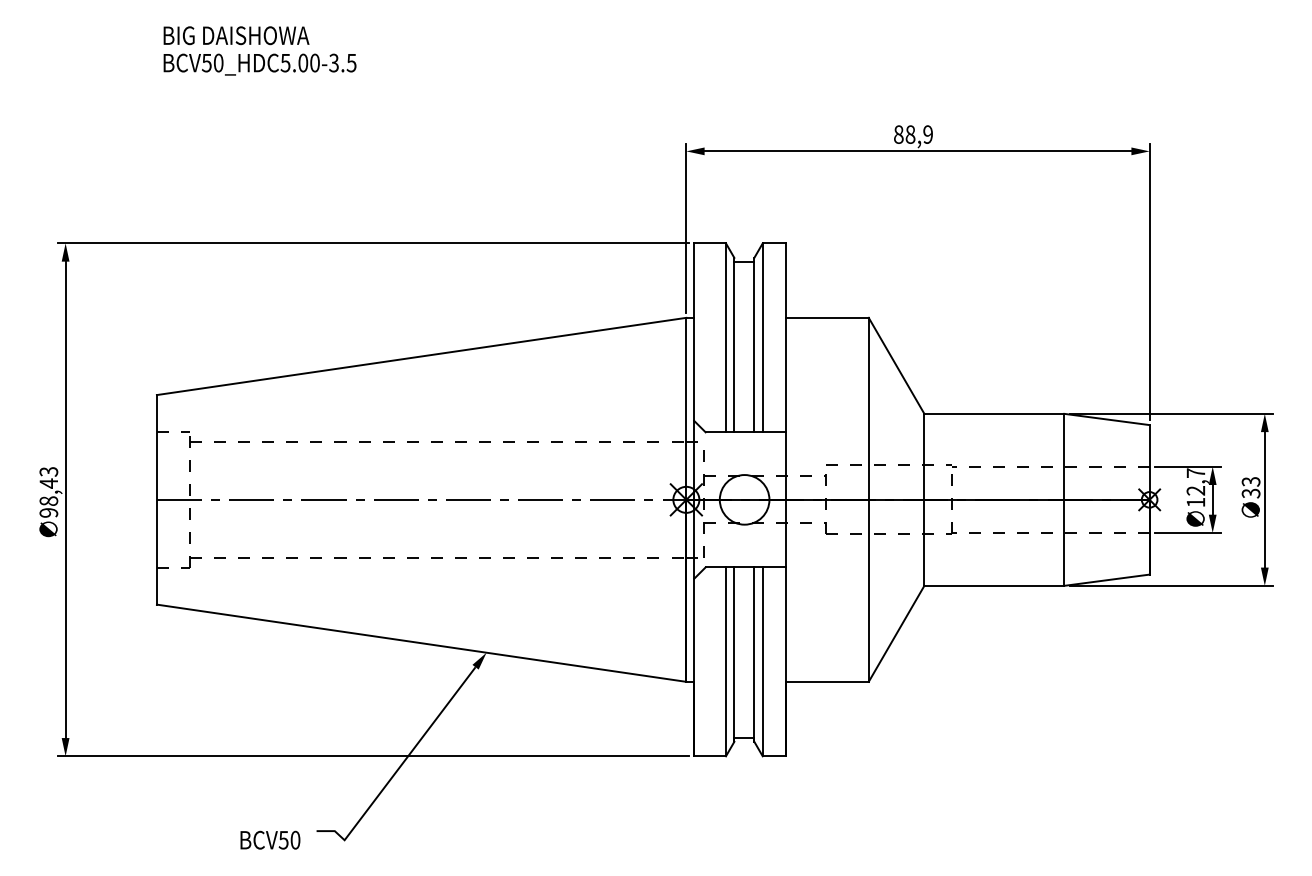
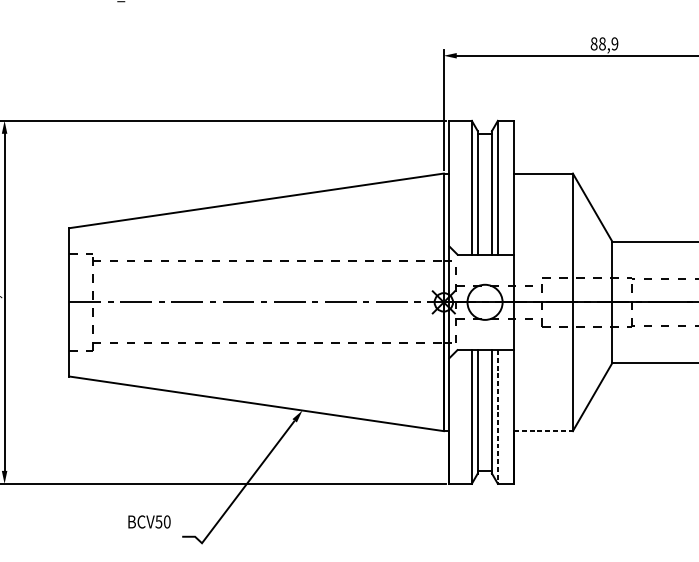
line: (762, 662) -> (497, 417), solid -> dashed
line: (827, 681) -> (543, 430), solid -> dashed
text: (270, 839) -> (149, 521), moved

